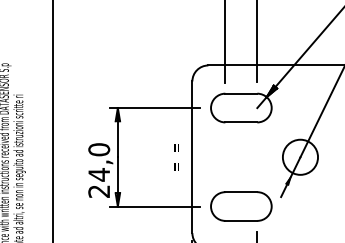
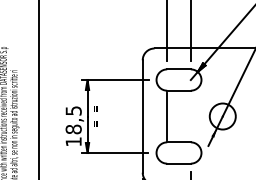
line: (225, 156) -> (167, 115), added
text: (176, 157) -> (95, 116), moved
text: (99, 170) -> (73, 126), 24,0 -> 18,5

